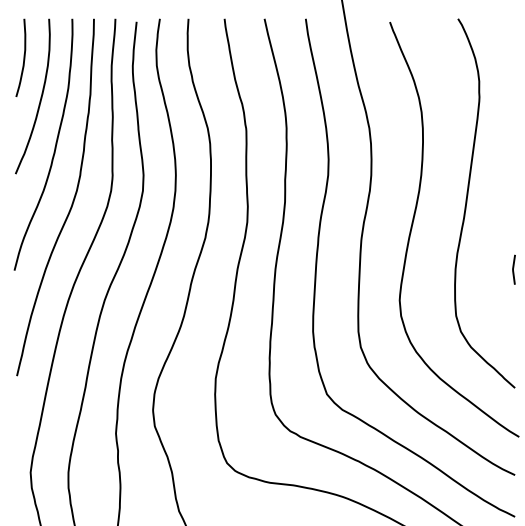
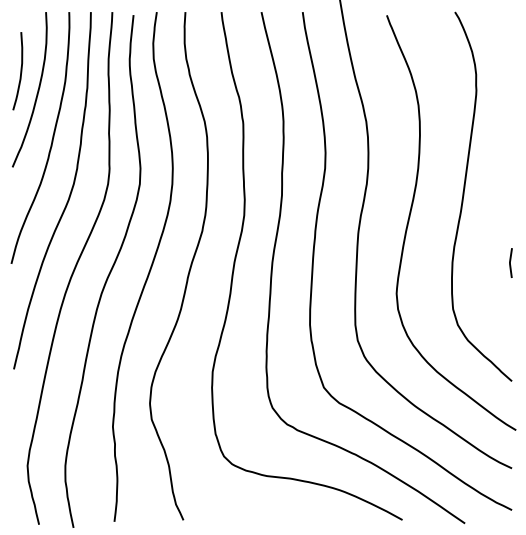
curve: (23, 58) -> (20, 71), moved

